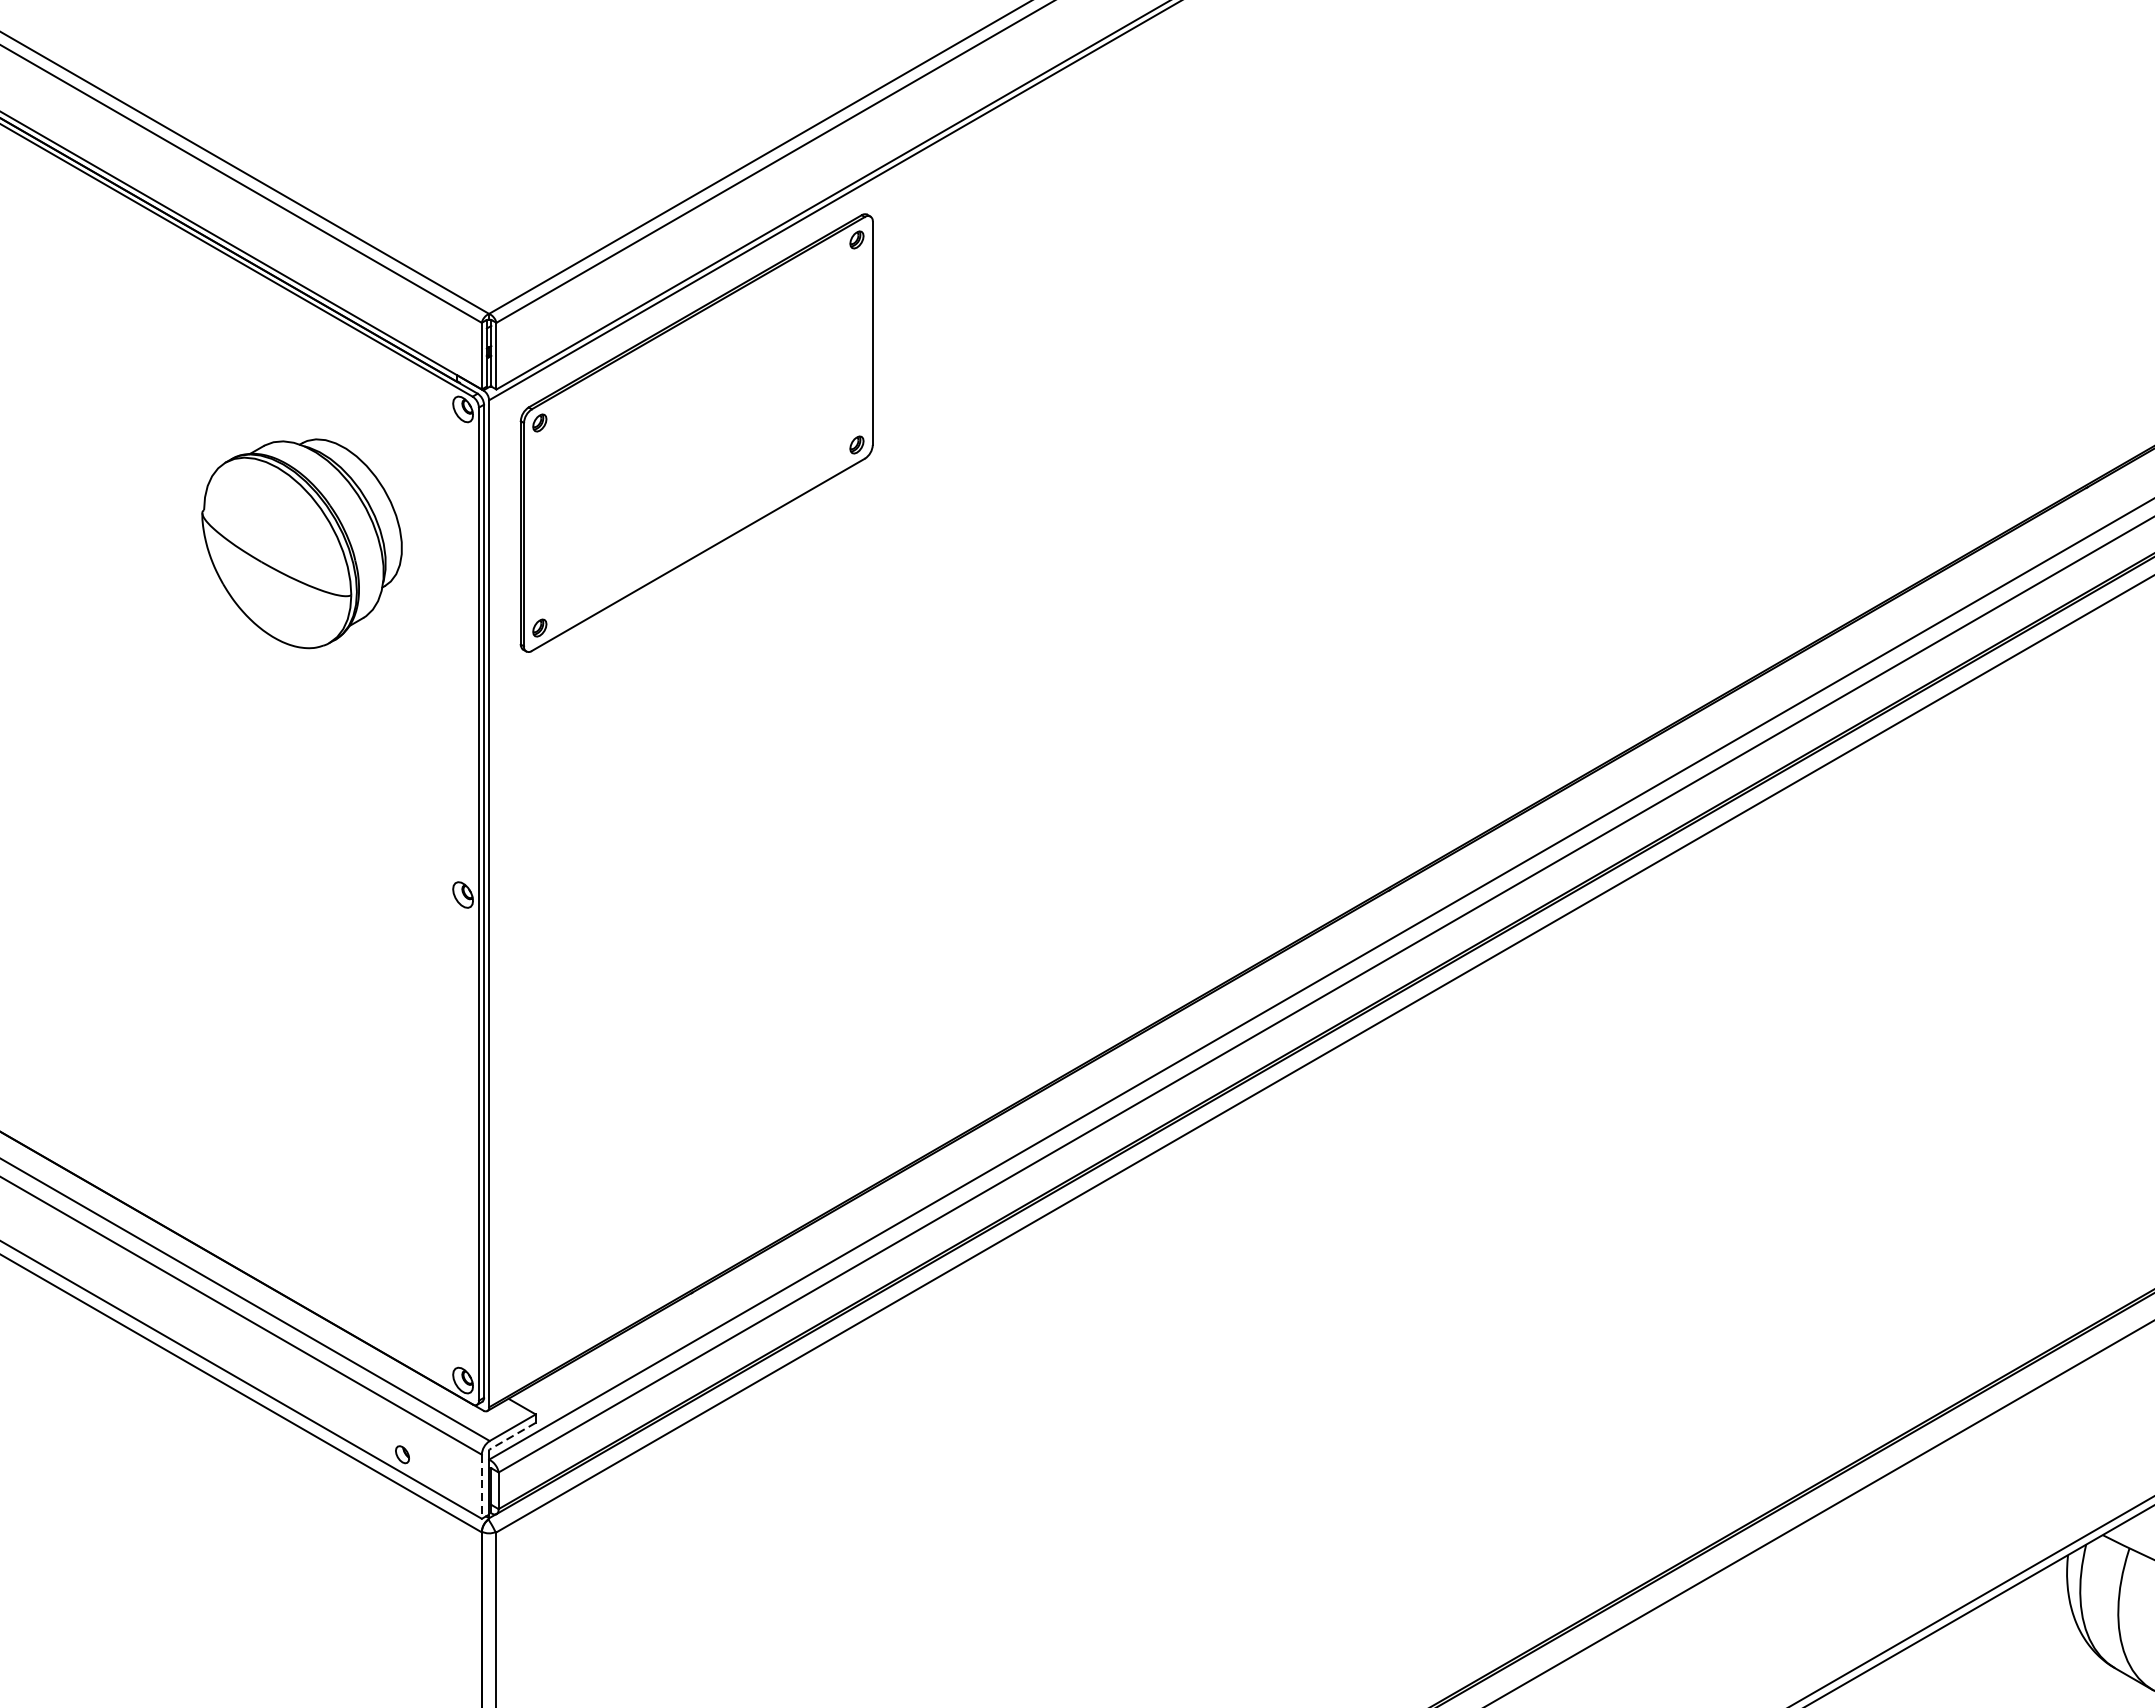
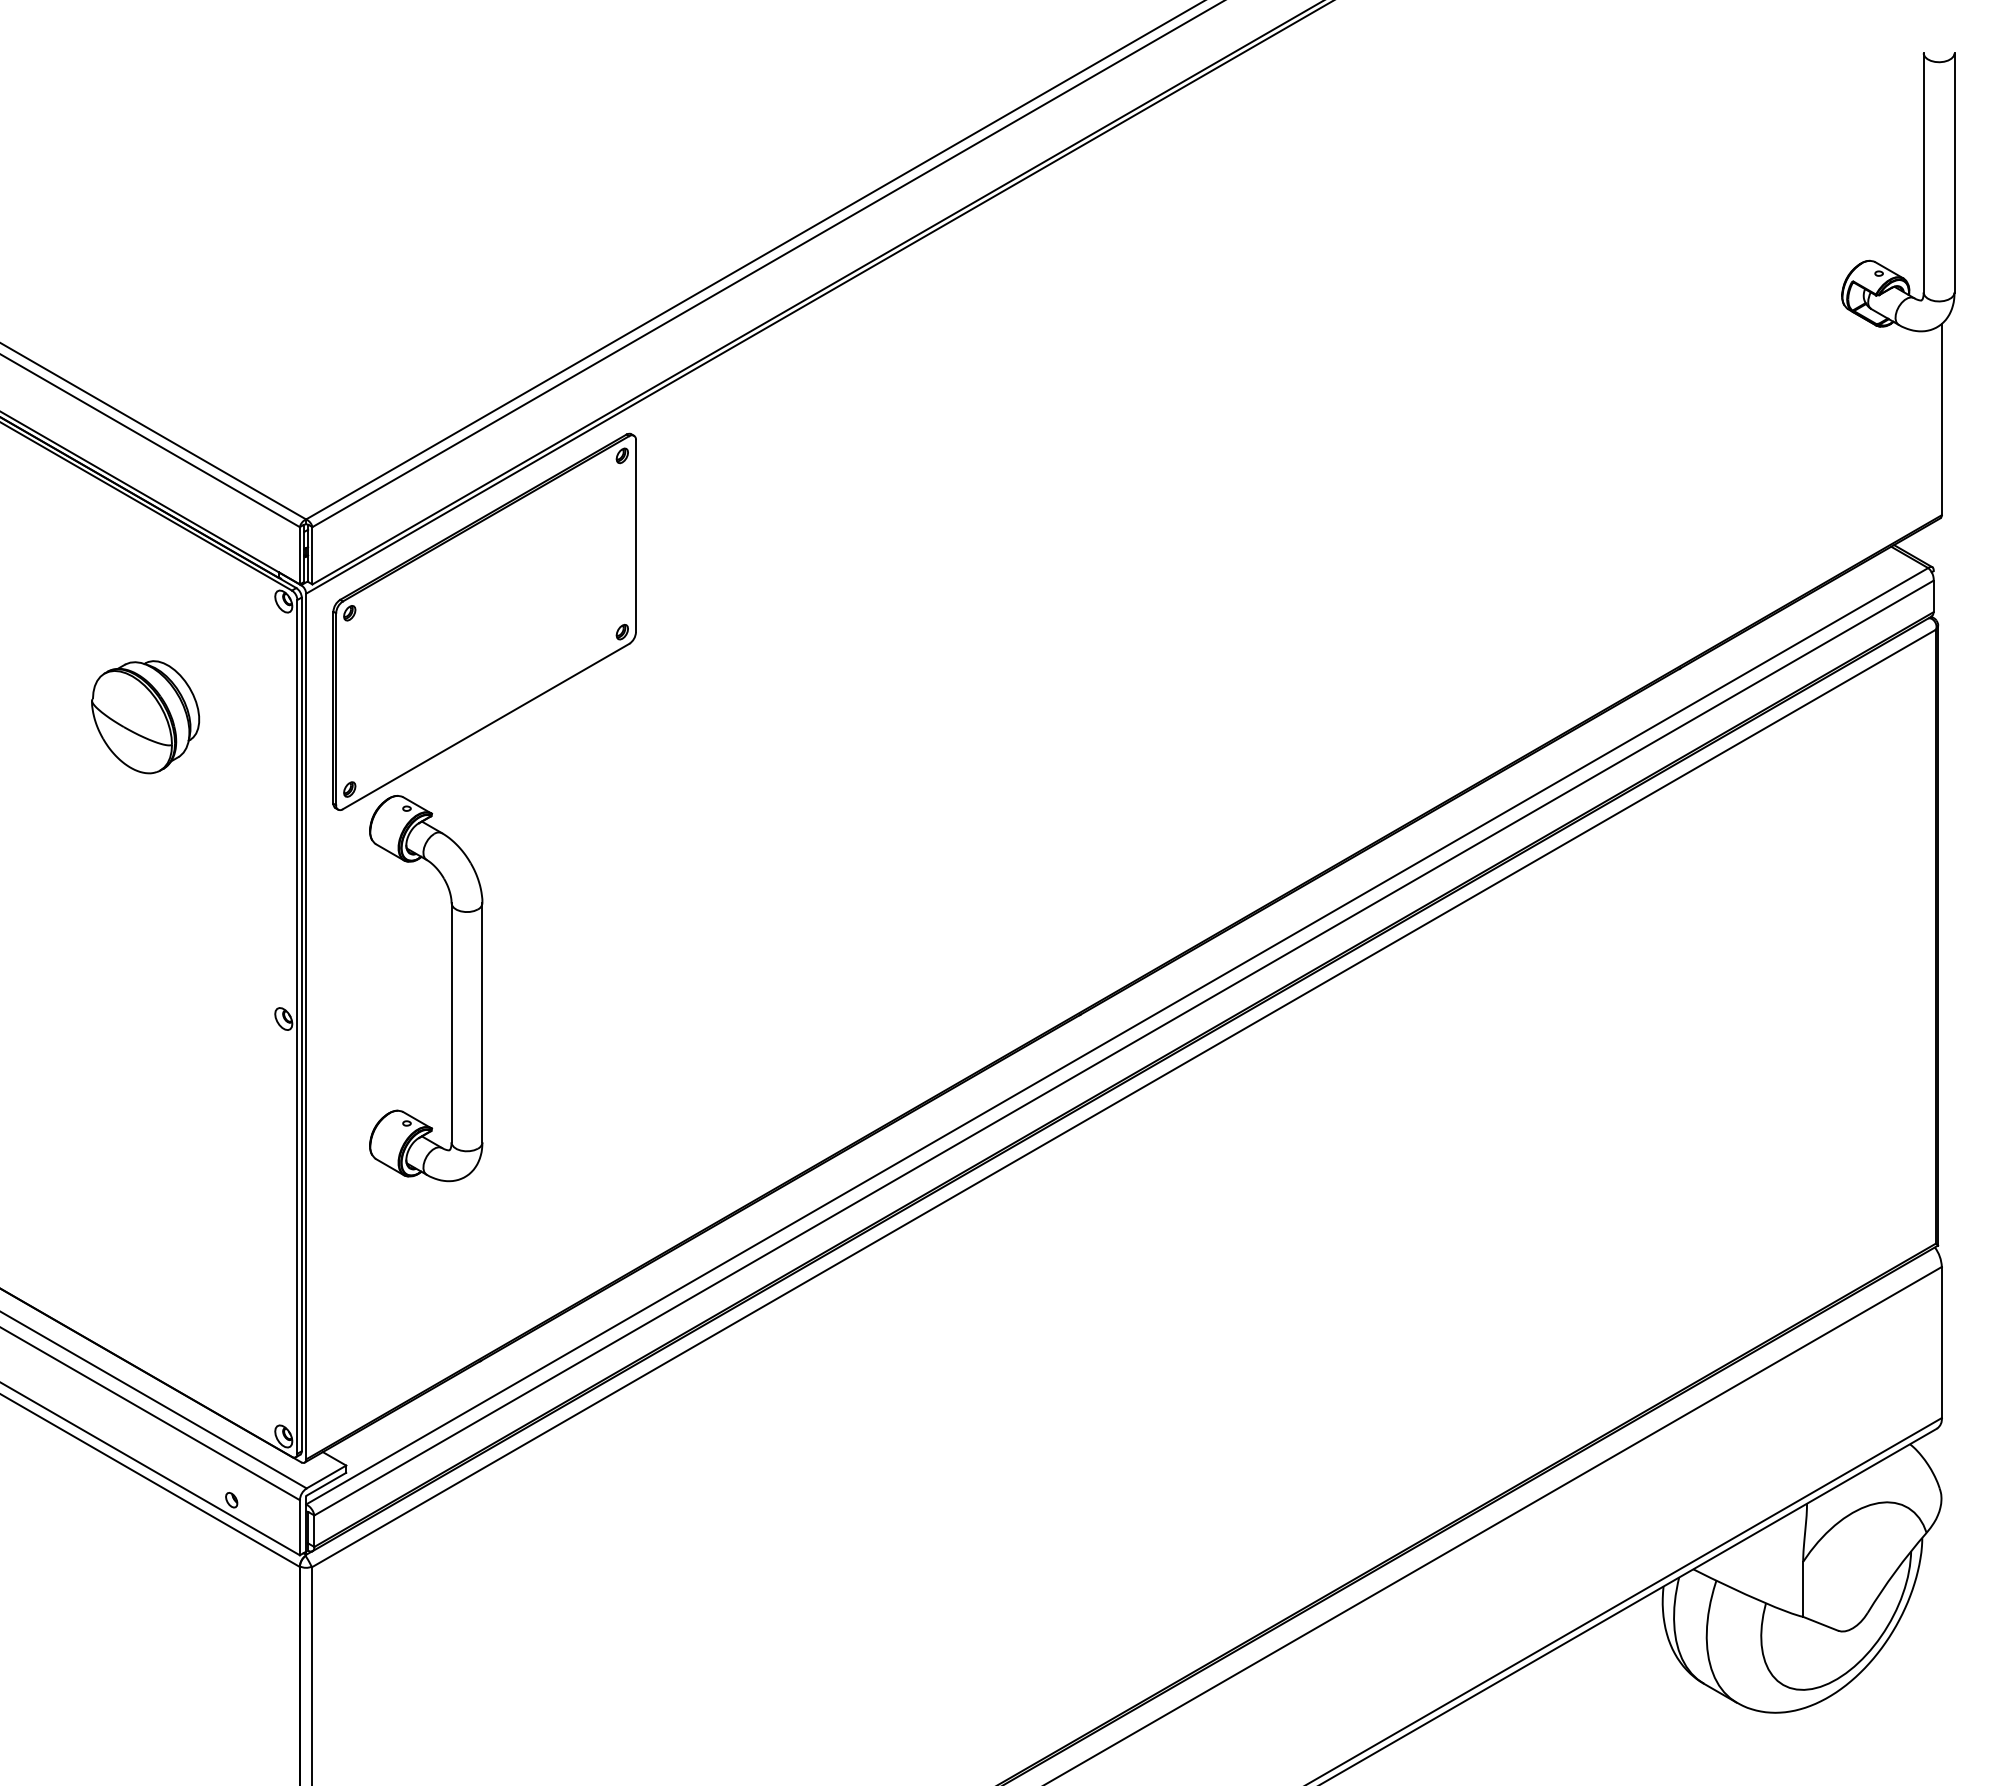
part: (302, 544) -> (145, 717), size x0.62
part: (658, 859) -> (451, 988), added
line: (512, 1436) -> (326, 1484), dashed -> solid
line: (481, 1486) -> (299, 1527), dashed -> solid

